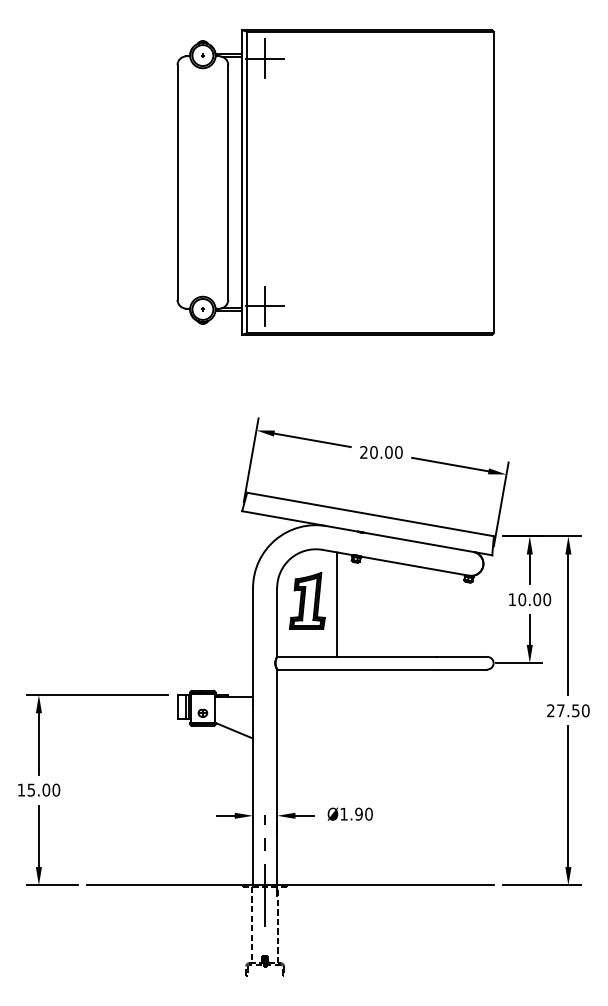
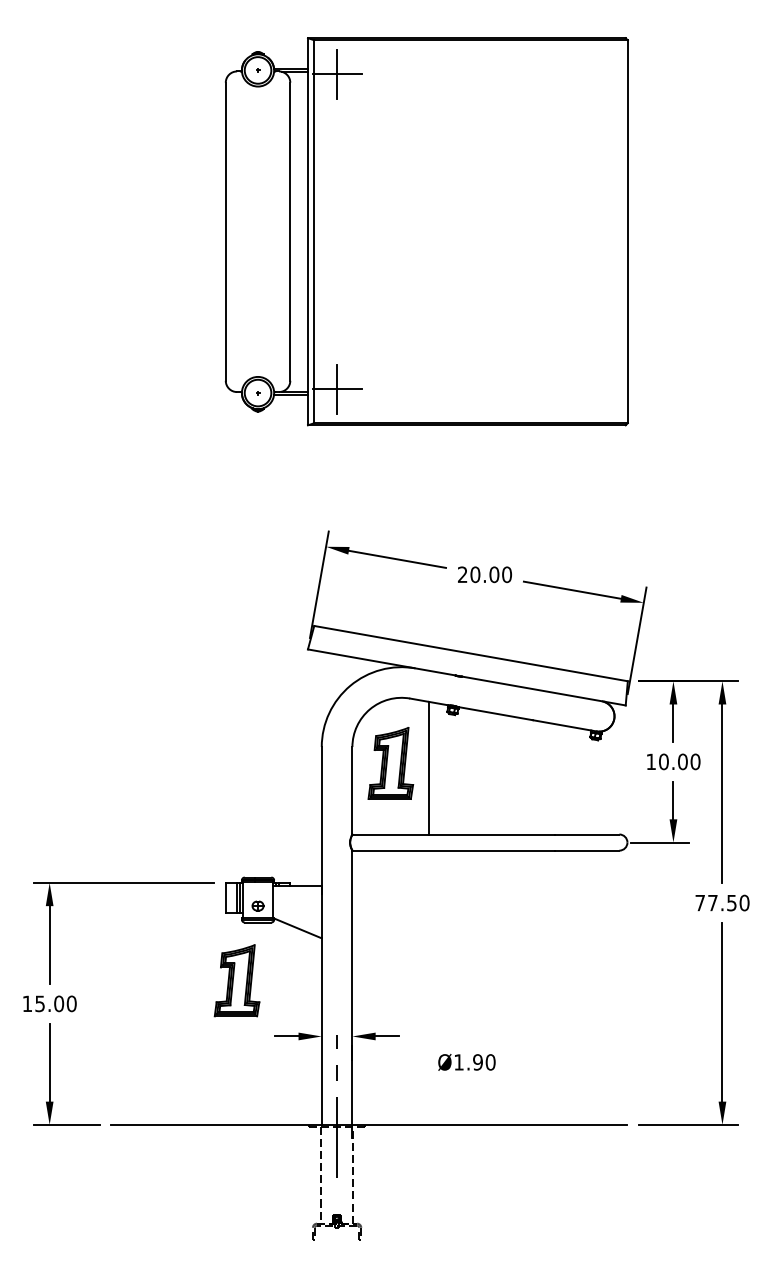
text: (550, 710) -> (699, 902), 27.50 -> 77.50
part: (186, 771) -> (237, 980), added
text: (349, 813) -> (465, 1061), moved

